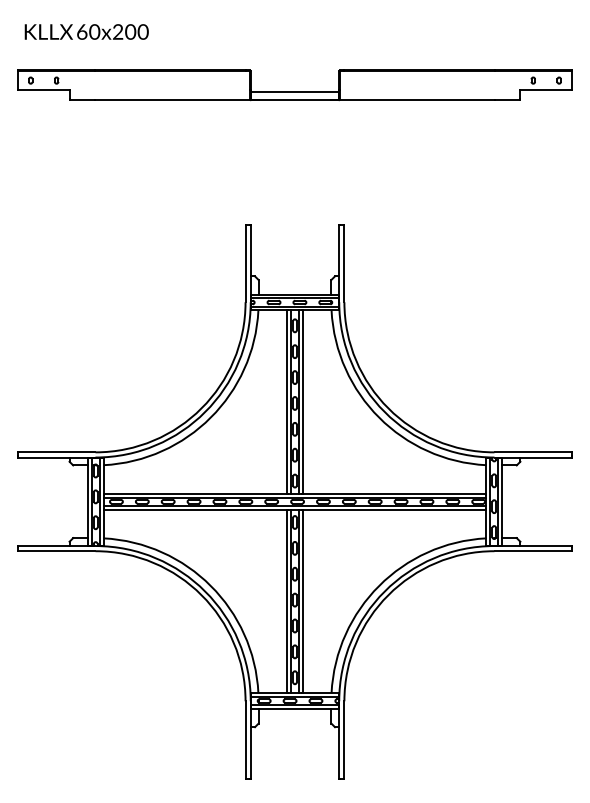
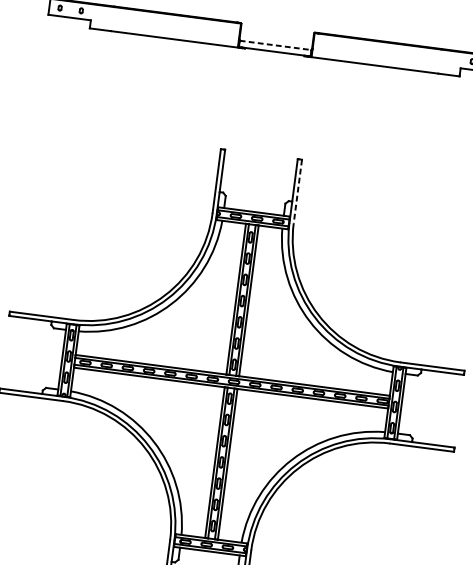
line: (294, 91) -> (275, 45), solid -> dashed
line: (344, 263) -> (297, 191), solid -> dashed

